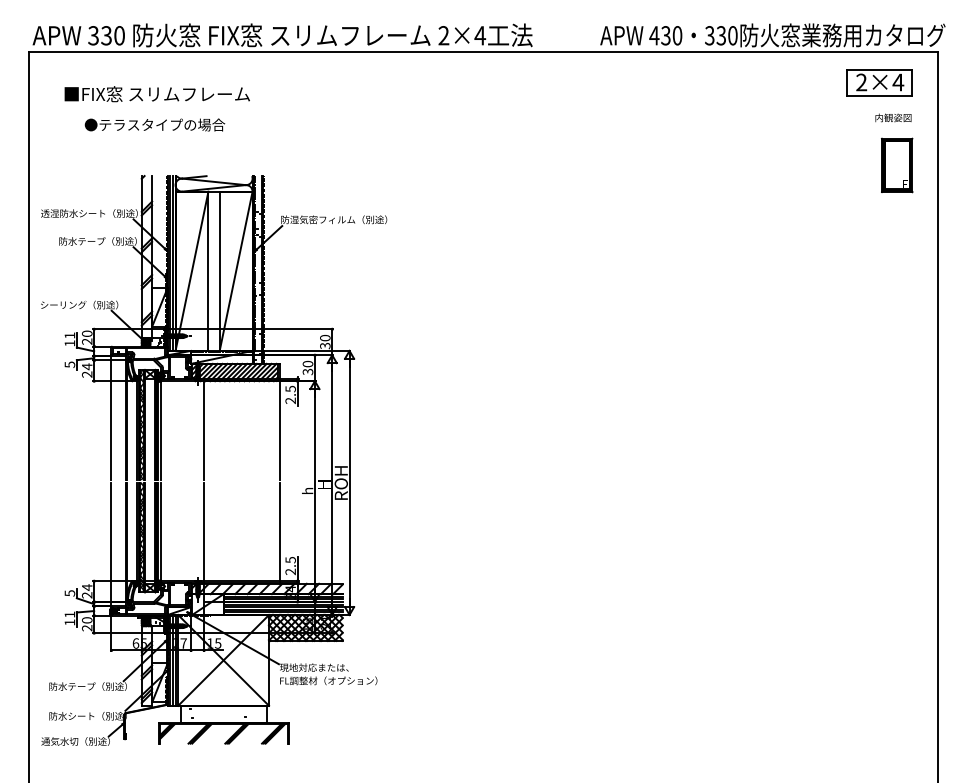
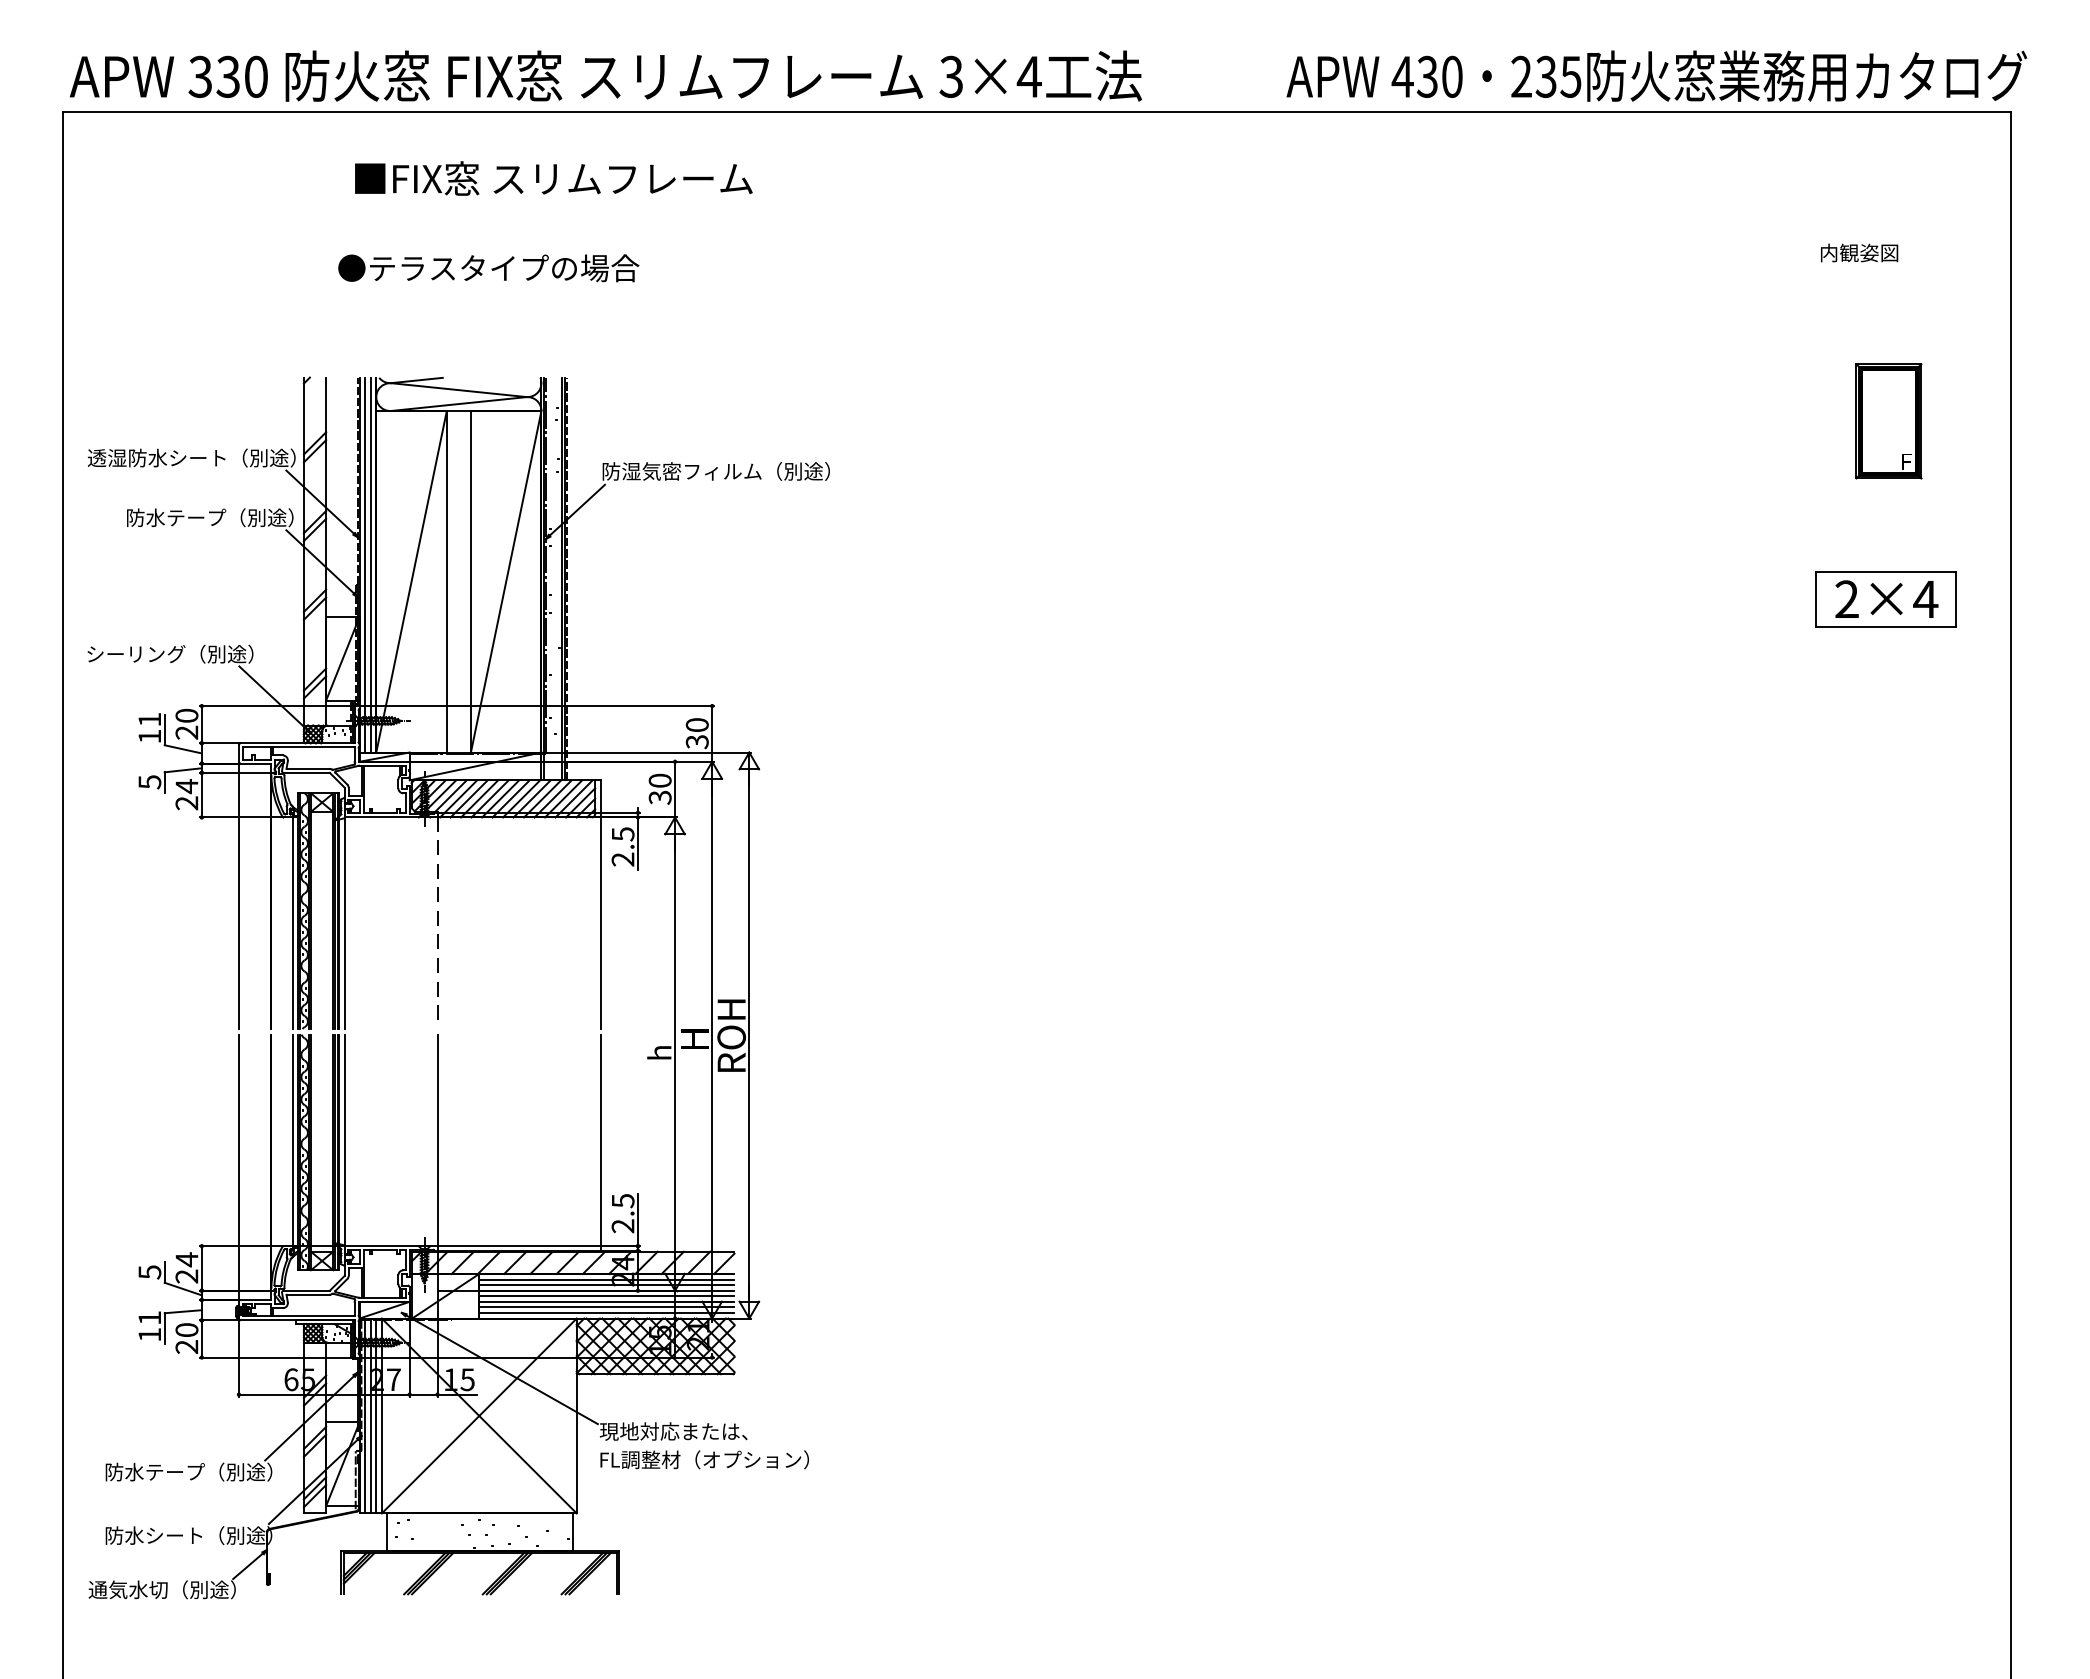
text: (443, 35) -> (950, 76), 2×4 -> 3×4
text: (721, 35) -> (1546, 76), 330 -> 235
part: (879, 82) -> (1885, 599), moved
text: (156, 94) -> (551, 179), moved
text: (893, 117) -> (1859, 252), moved
text: (154, 124) -> (487, 267), moved
part: (897, 165) -> (1889, 421), moved
line: (204, 430) -> (438, 923), solid -> dashed

